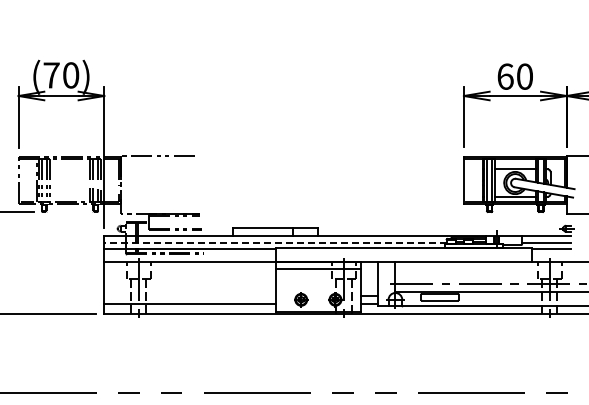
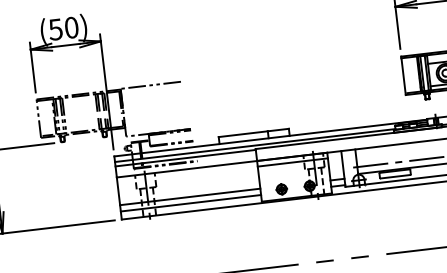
text: (51, 75) -> (55, 29), (70) -> (50)
line: (275, 243) -> (255, 145), dashed -> solid
line: (189, 295) -> (189, 196), added

